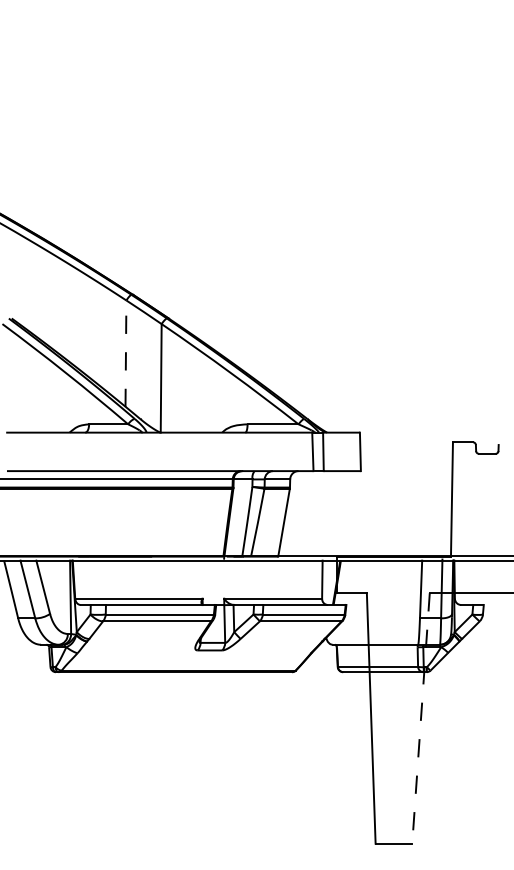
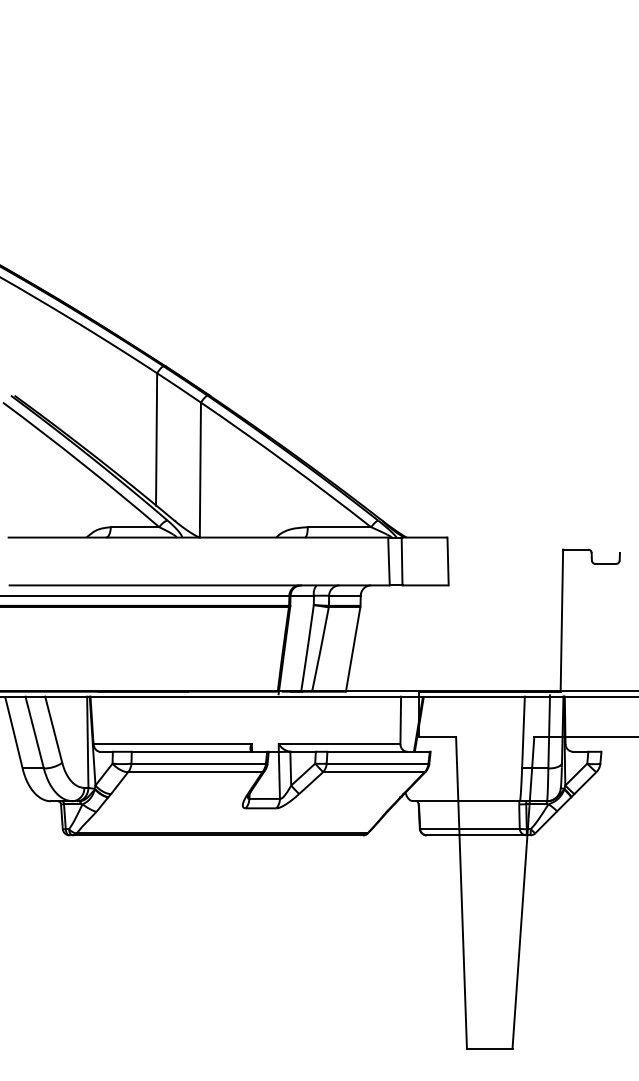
line: (125, 353) -> (156, 439), dashed -> solid
line: (421, 718) -> (523, 893), dashed -> solid

